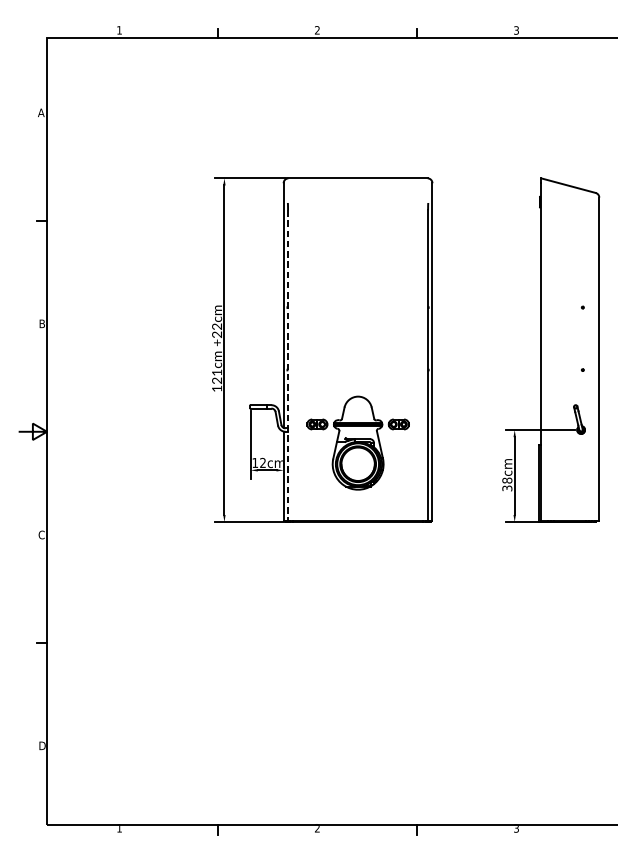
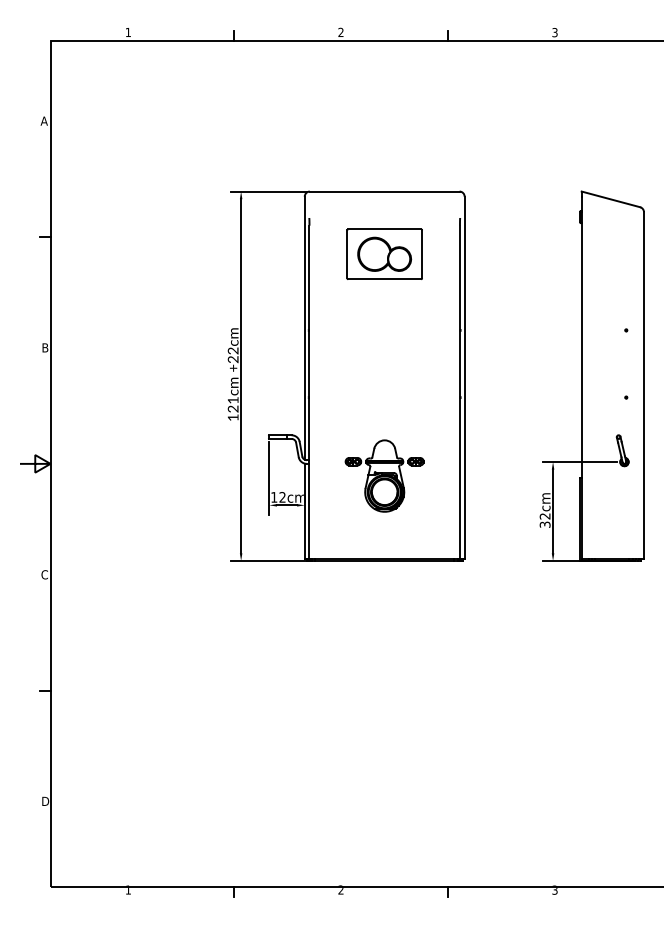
part: (357, 236) -> (384, 253), added
line: (288, 365) -> (309, 392), dashed -> solid
part: (357, 442) -> (384, 475), size x0.71
text: (506, 480) -> (544, 516), 38cm -> 32cm

